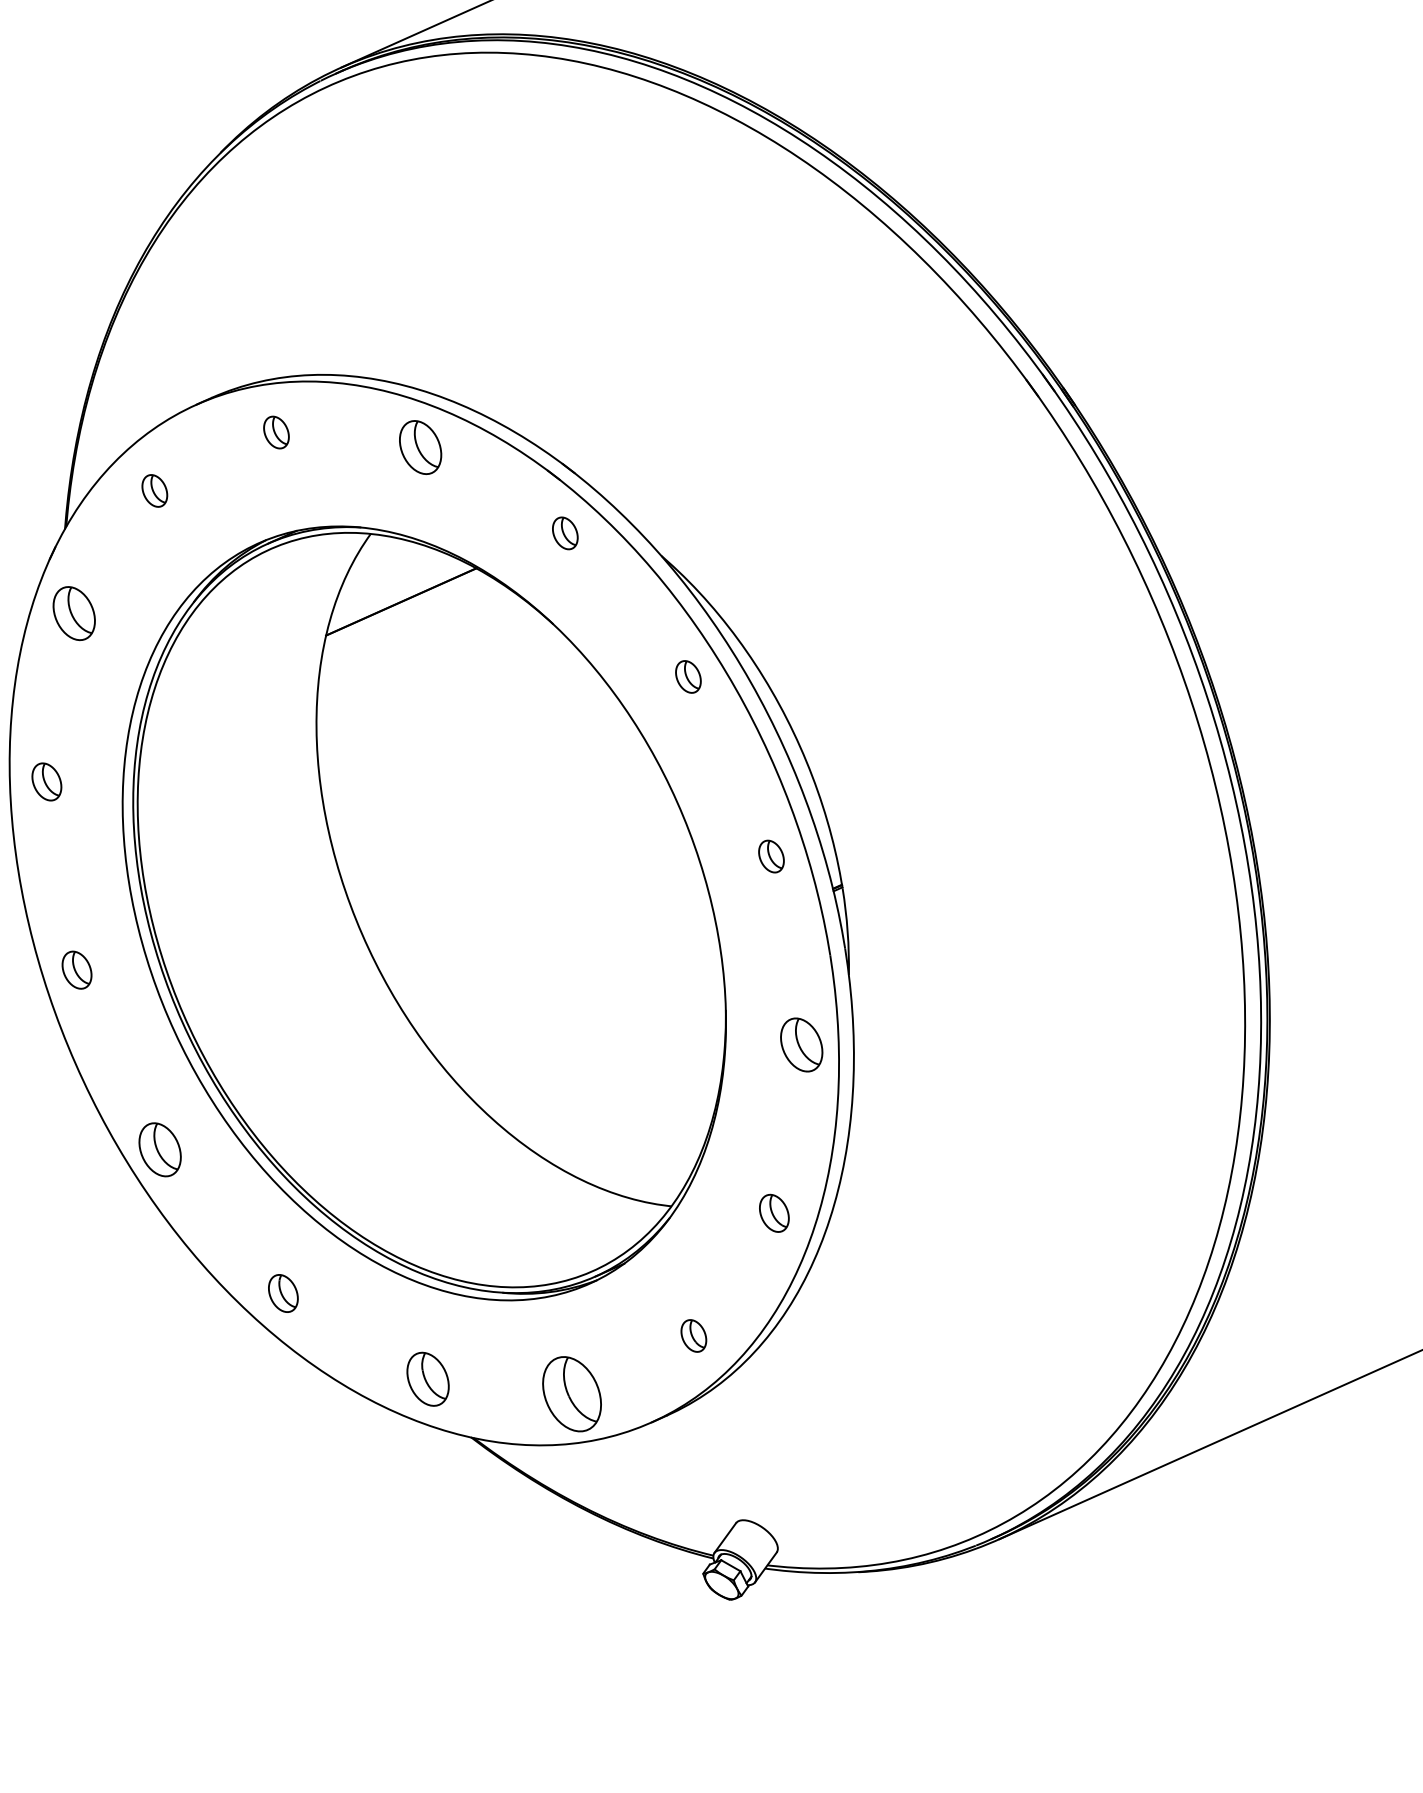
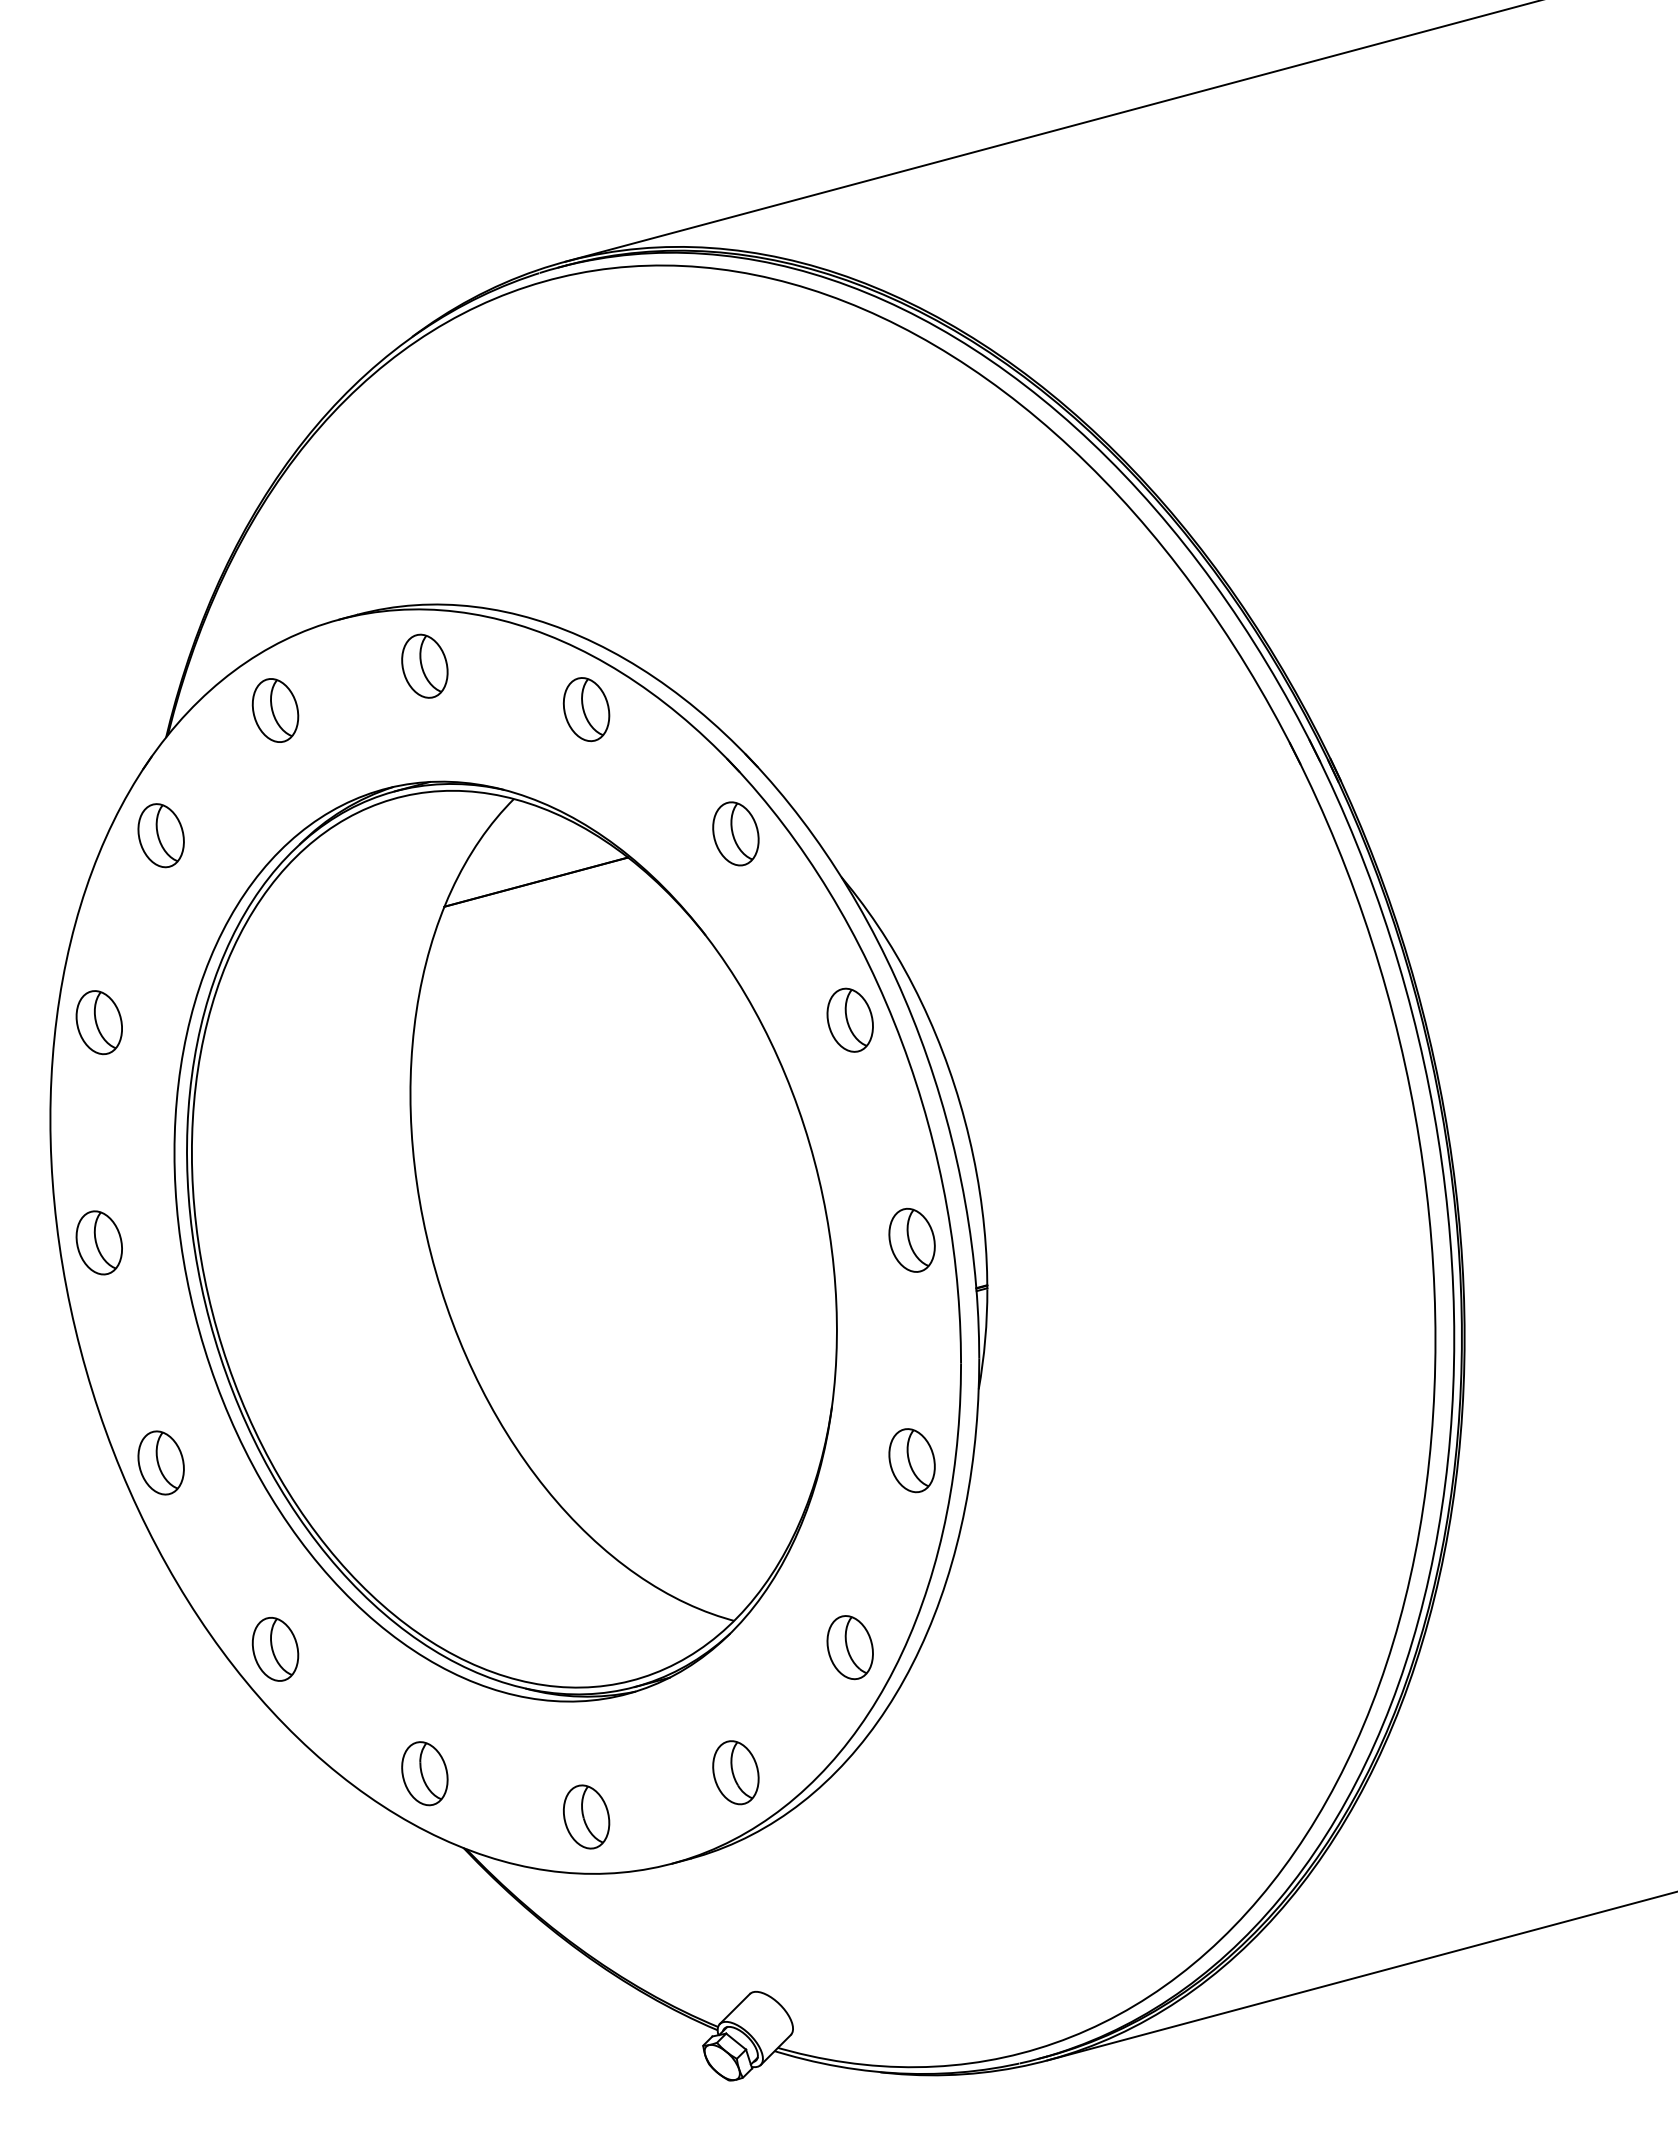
part: (276, 432) -> (424, 665), size x1.67
part: (154, 490) -> (275, 710), size x1.67
part: (564, 533) -> (735, 833), size x1.67
part: (687, 676) -> (849, 1019), size x1.67
part: (46, 781) -> (98, 1022), size x1.43
part: (770, 856) -> (911, 1239), size x1.67
part: (76, 969) -> (98, 1242), size x1.43
part: (773, 1213) -> (849, 1647), size x1.43
part: (283, 1293) -> (275, 1649), size x1.43
part: (693, 1335) -> (735, 1772), size x1.67
part: (572, 1393) -> (586, 1816), size x0.71

